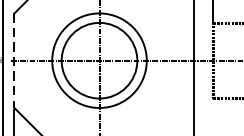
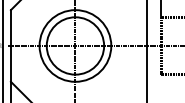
line: (13, 60) -> (10, 45), dashed -> solid

